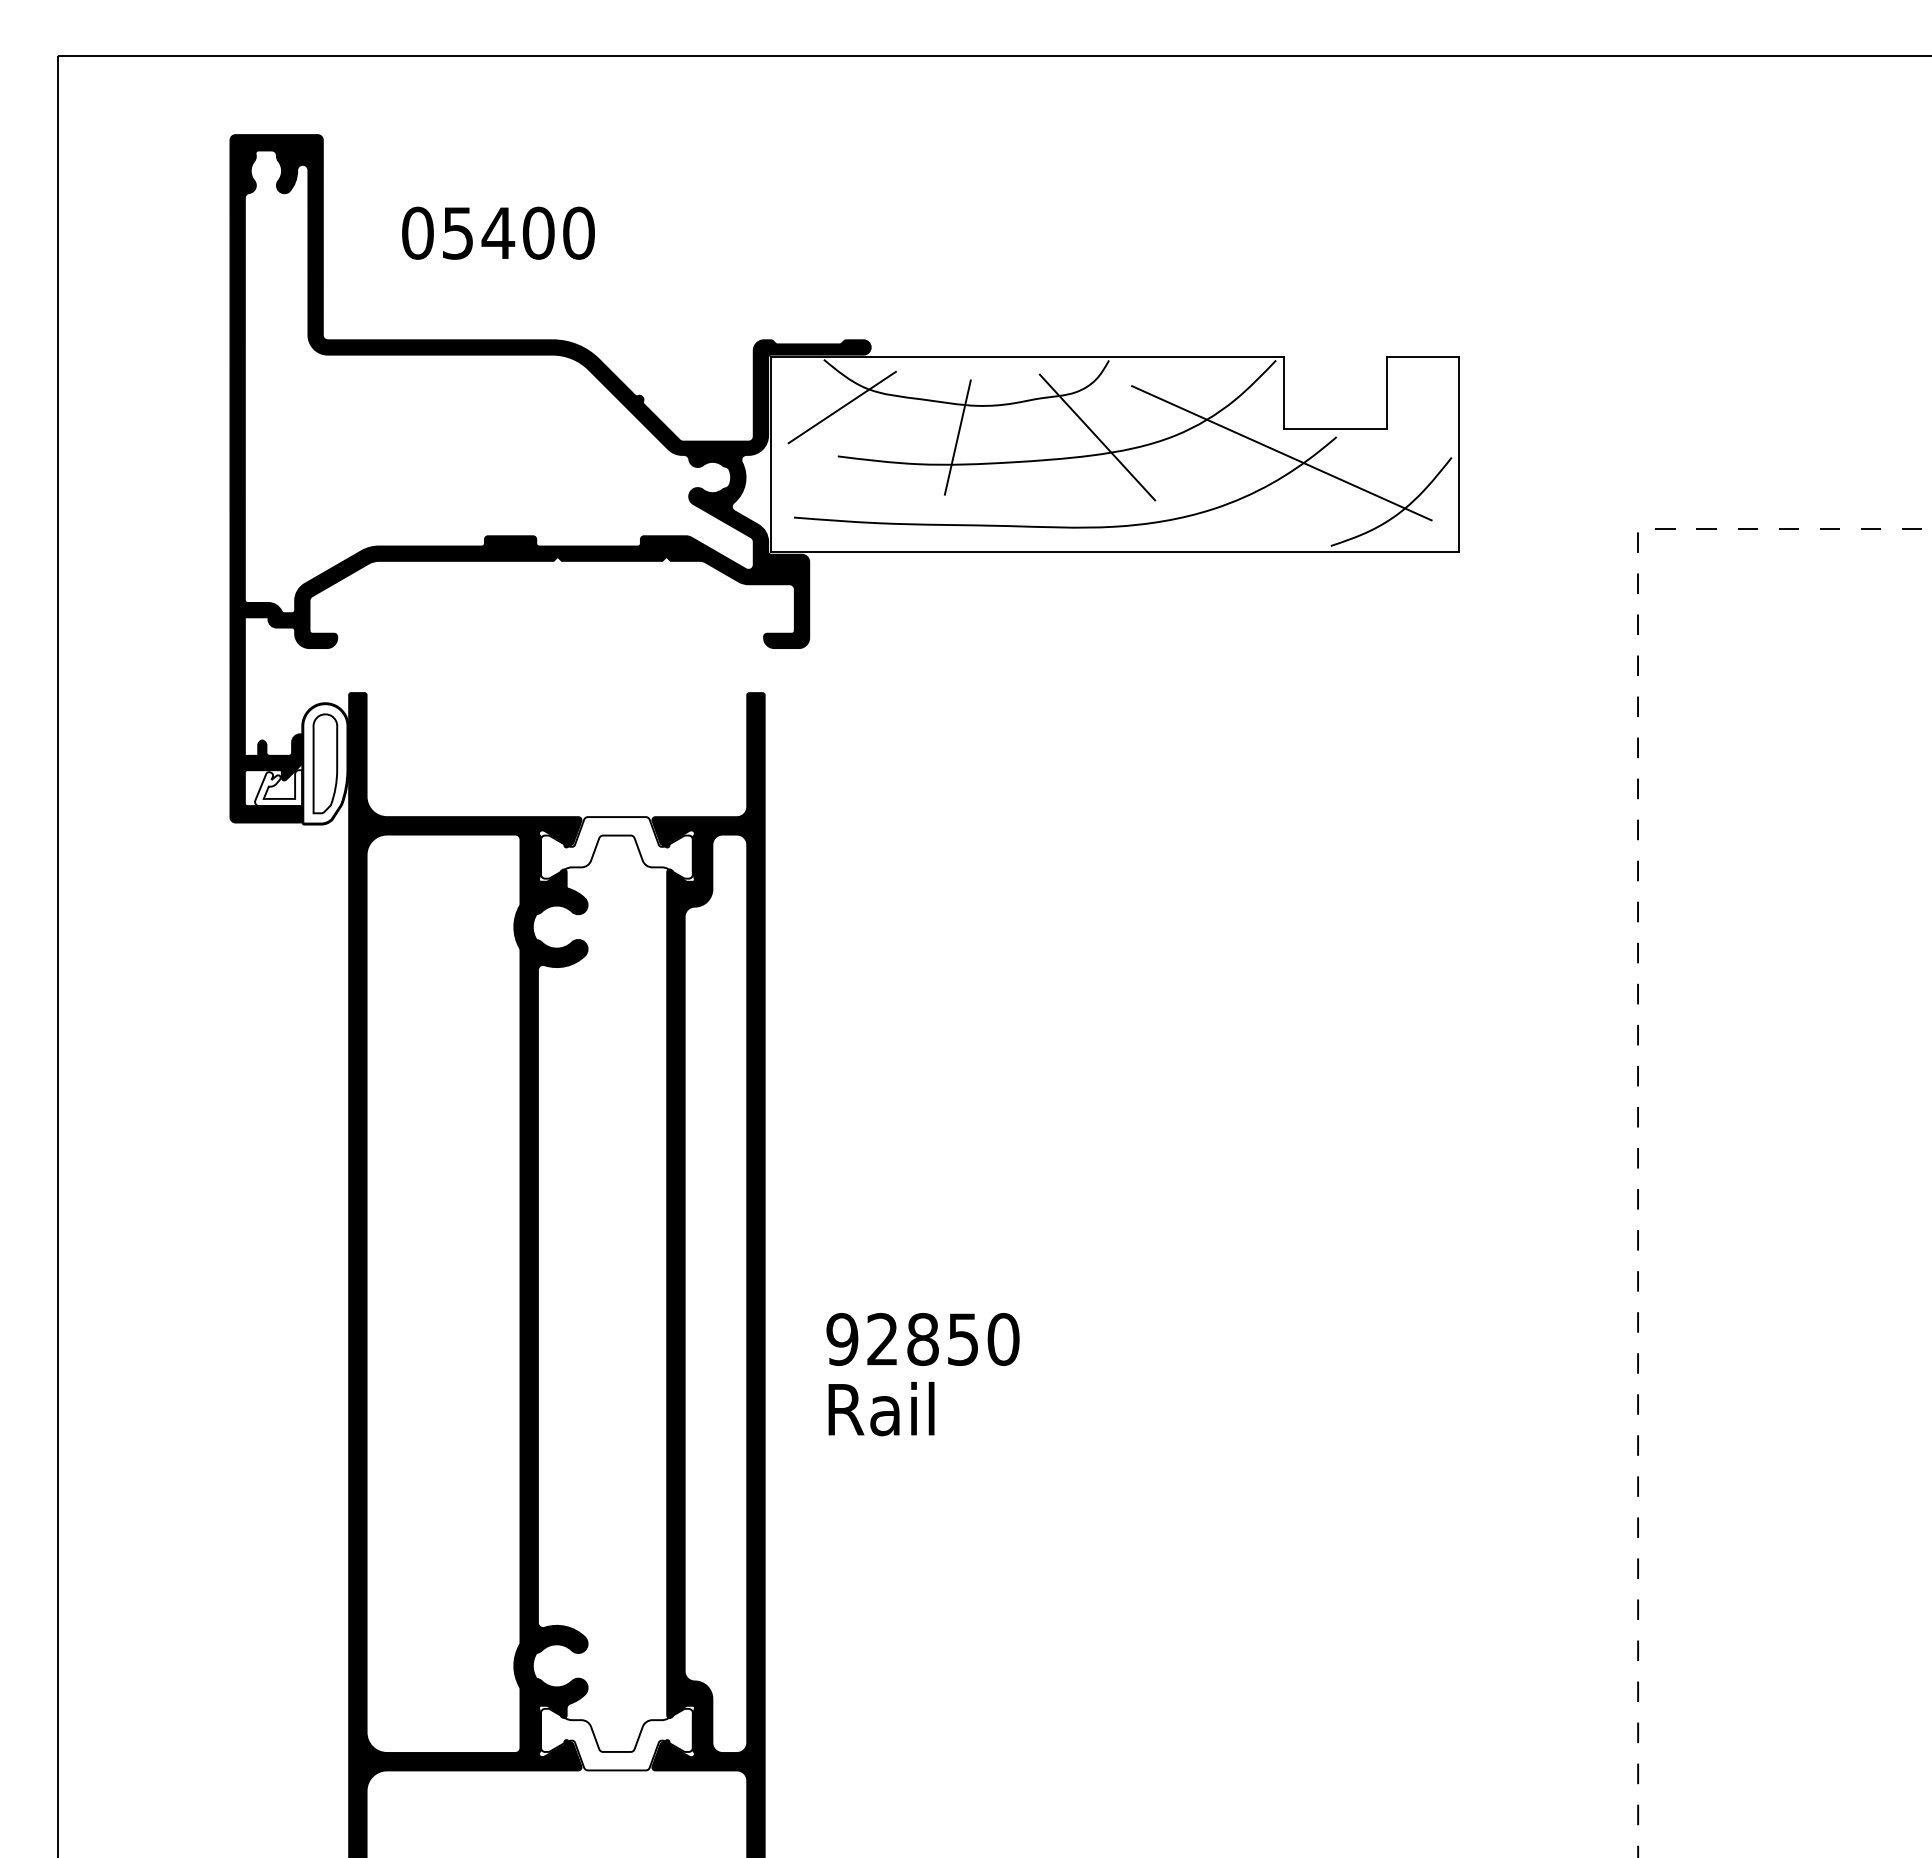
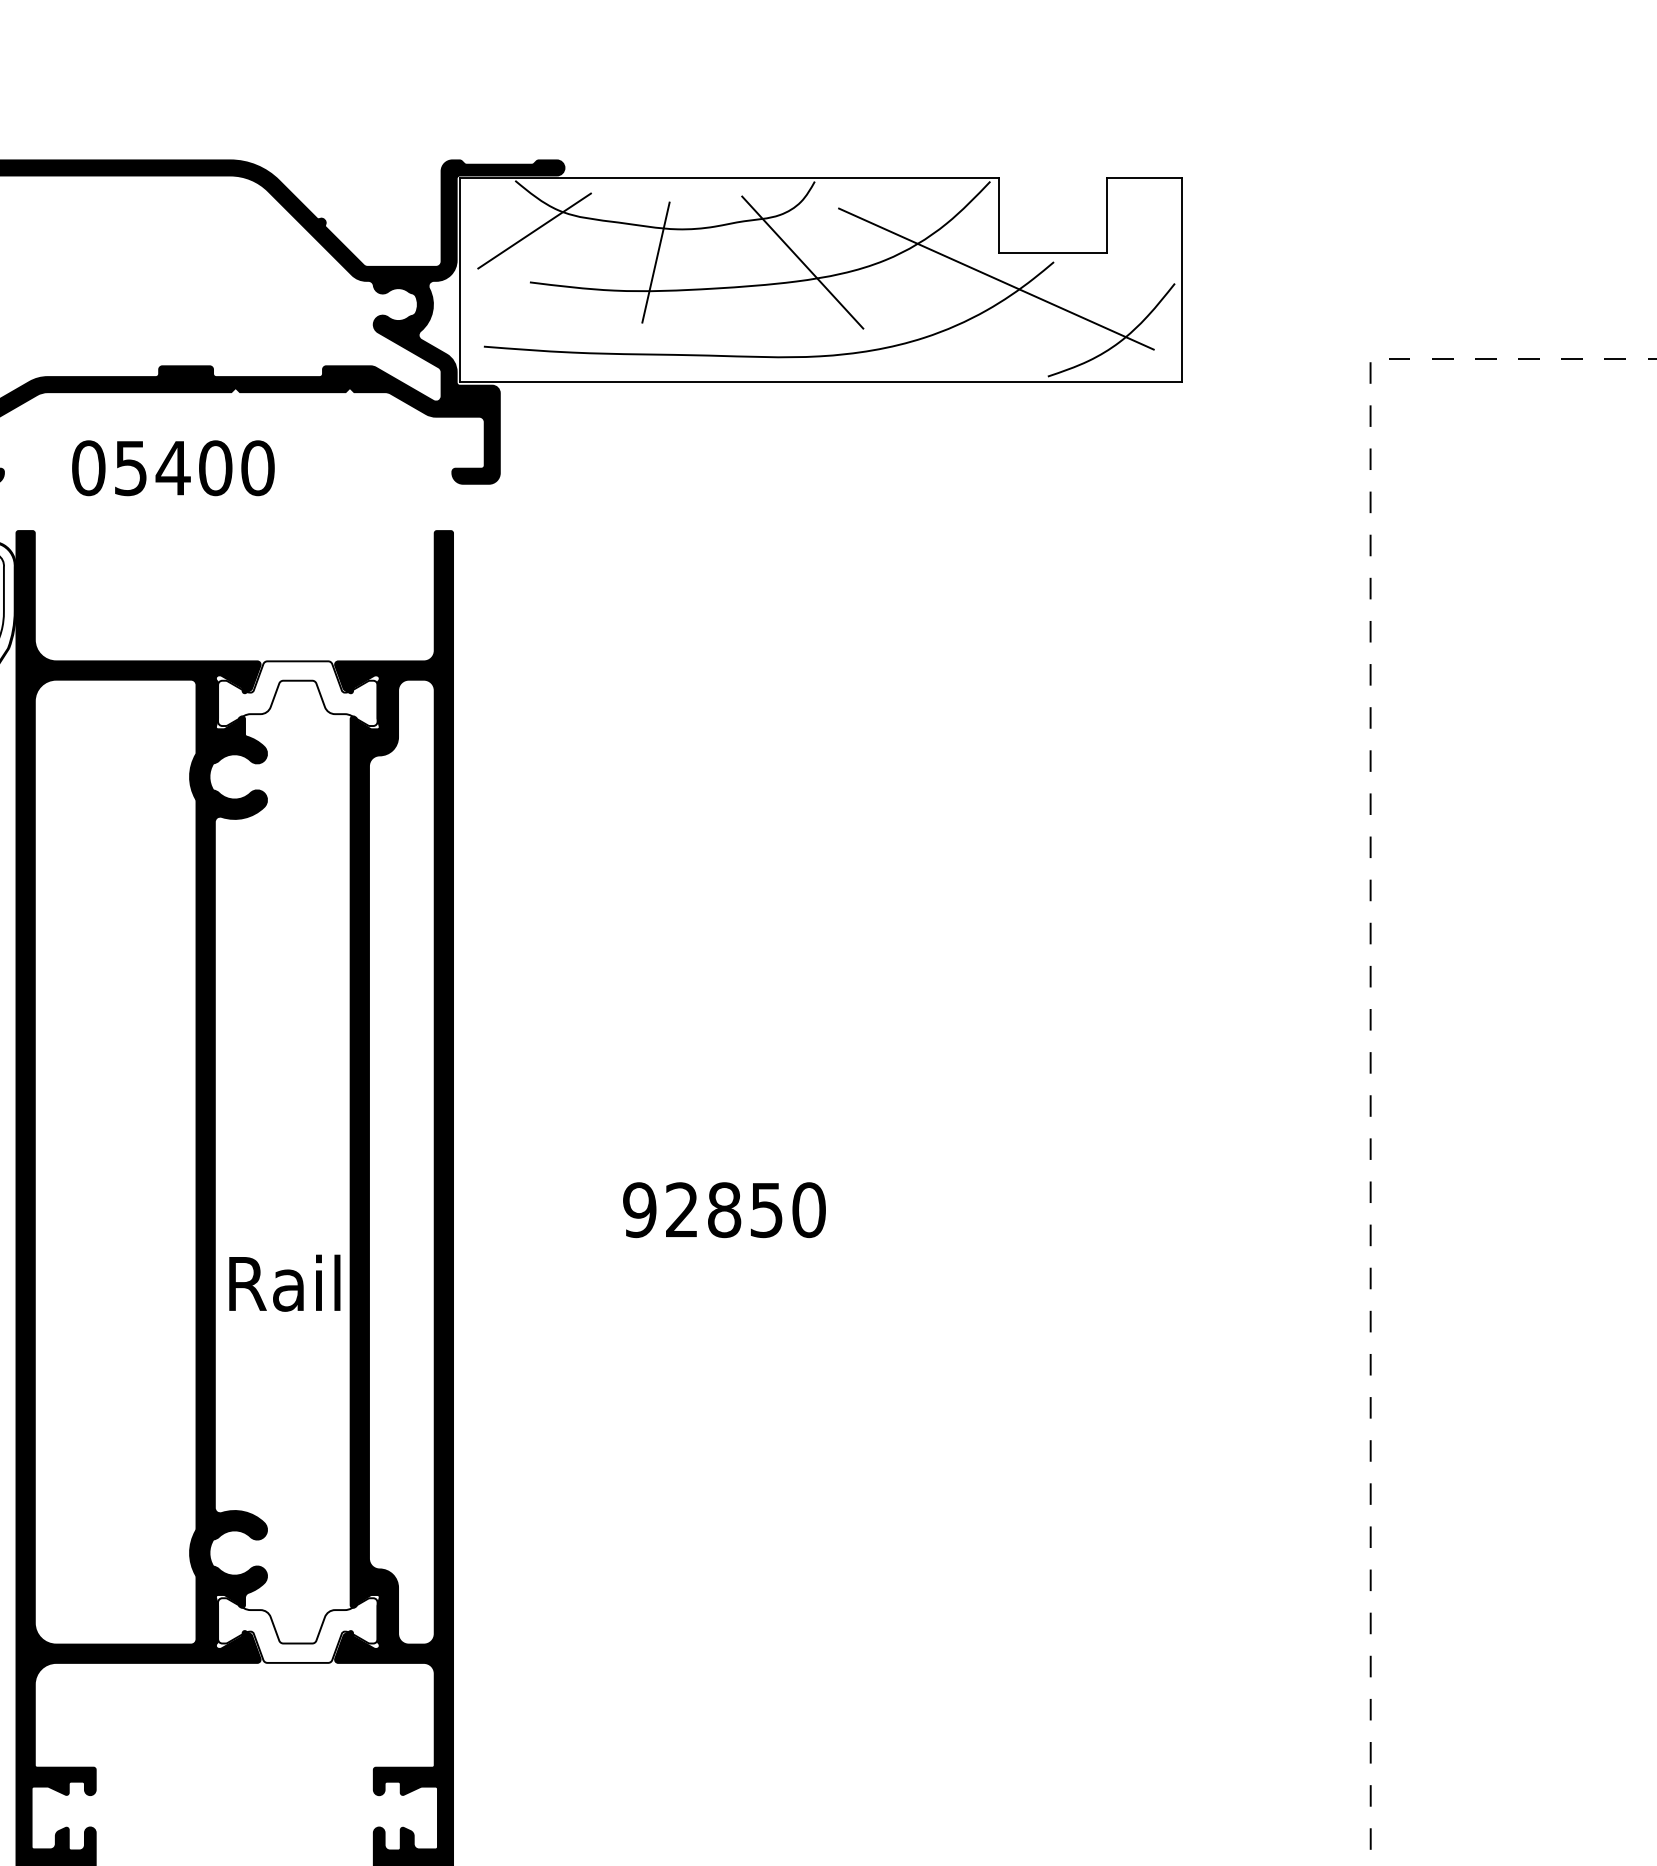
text: (498, 232) -> (173, 467), moved
text: (922, 1339) -> (723, 1210), moved
text: (881, 1409) -> (284, 1283), moved

